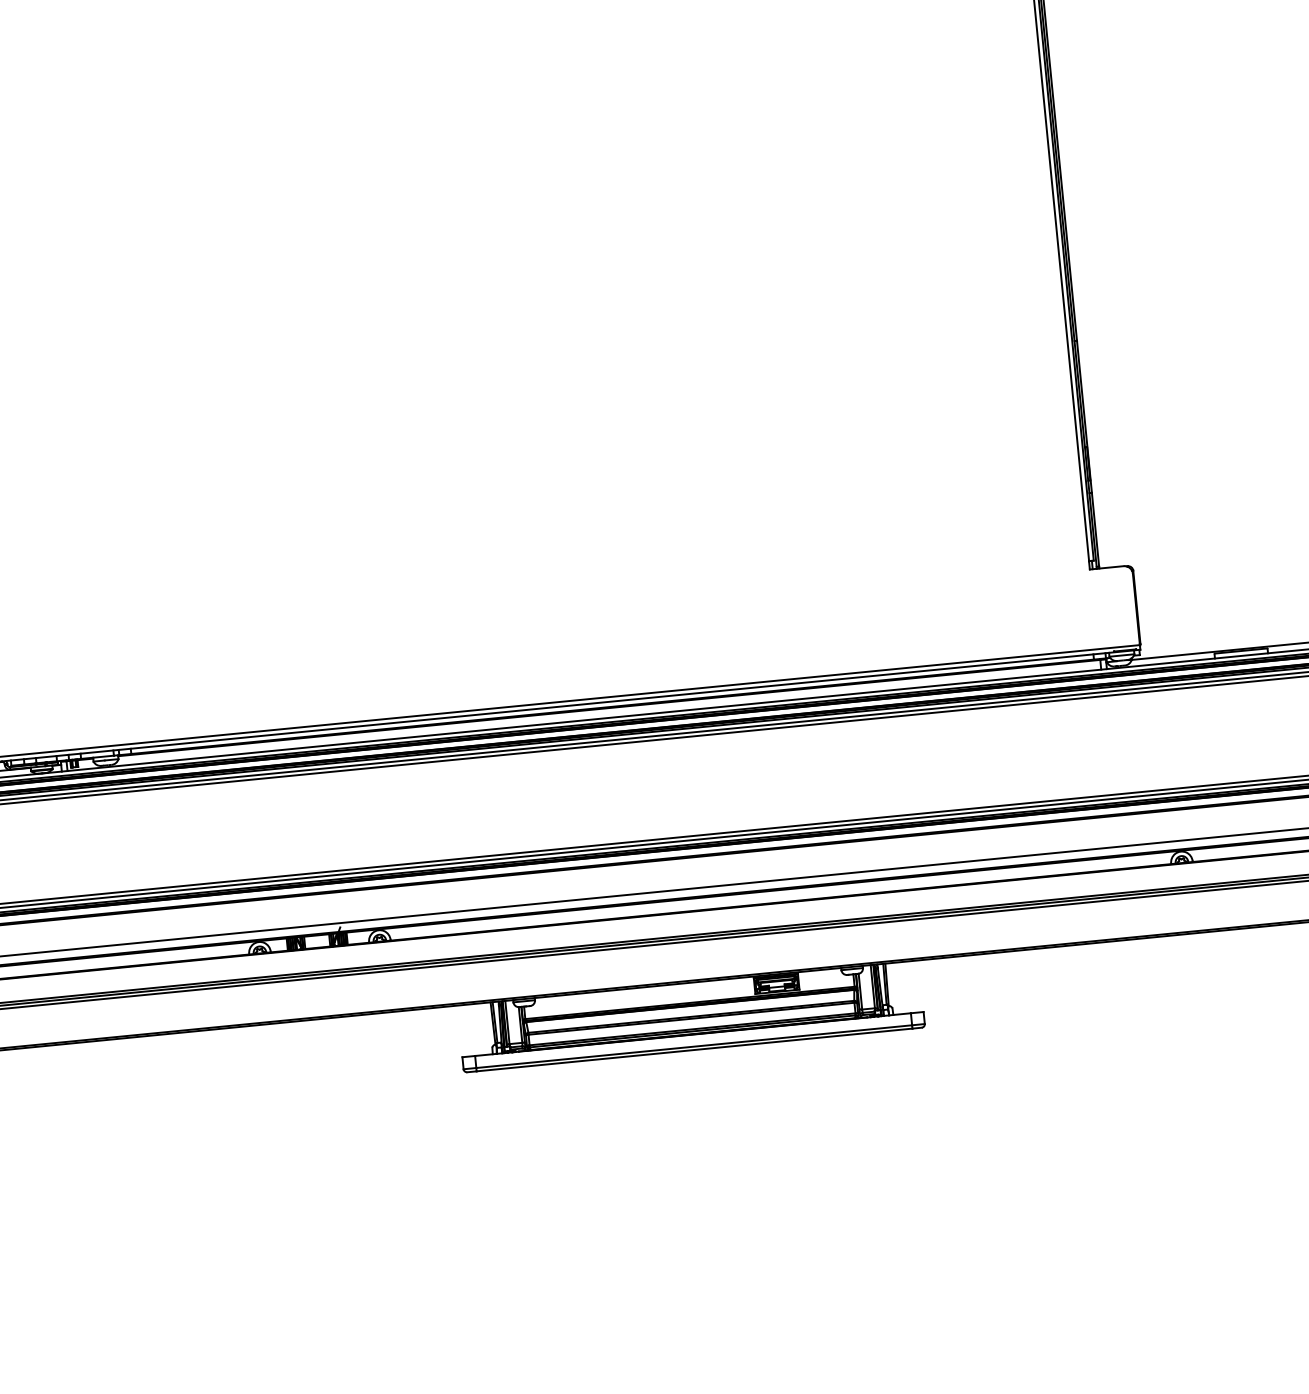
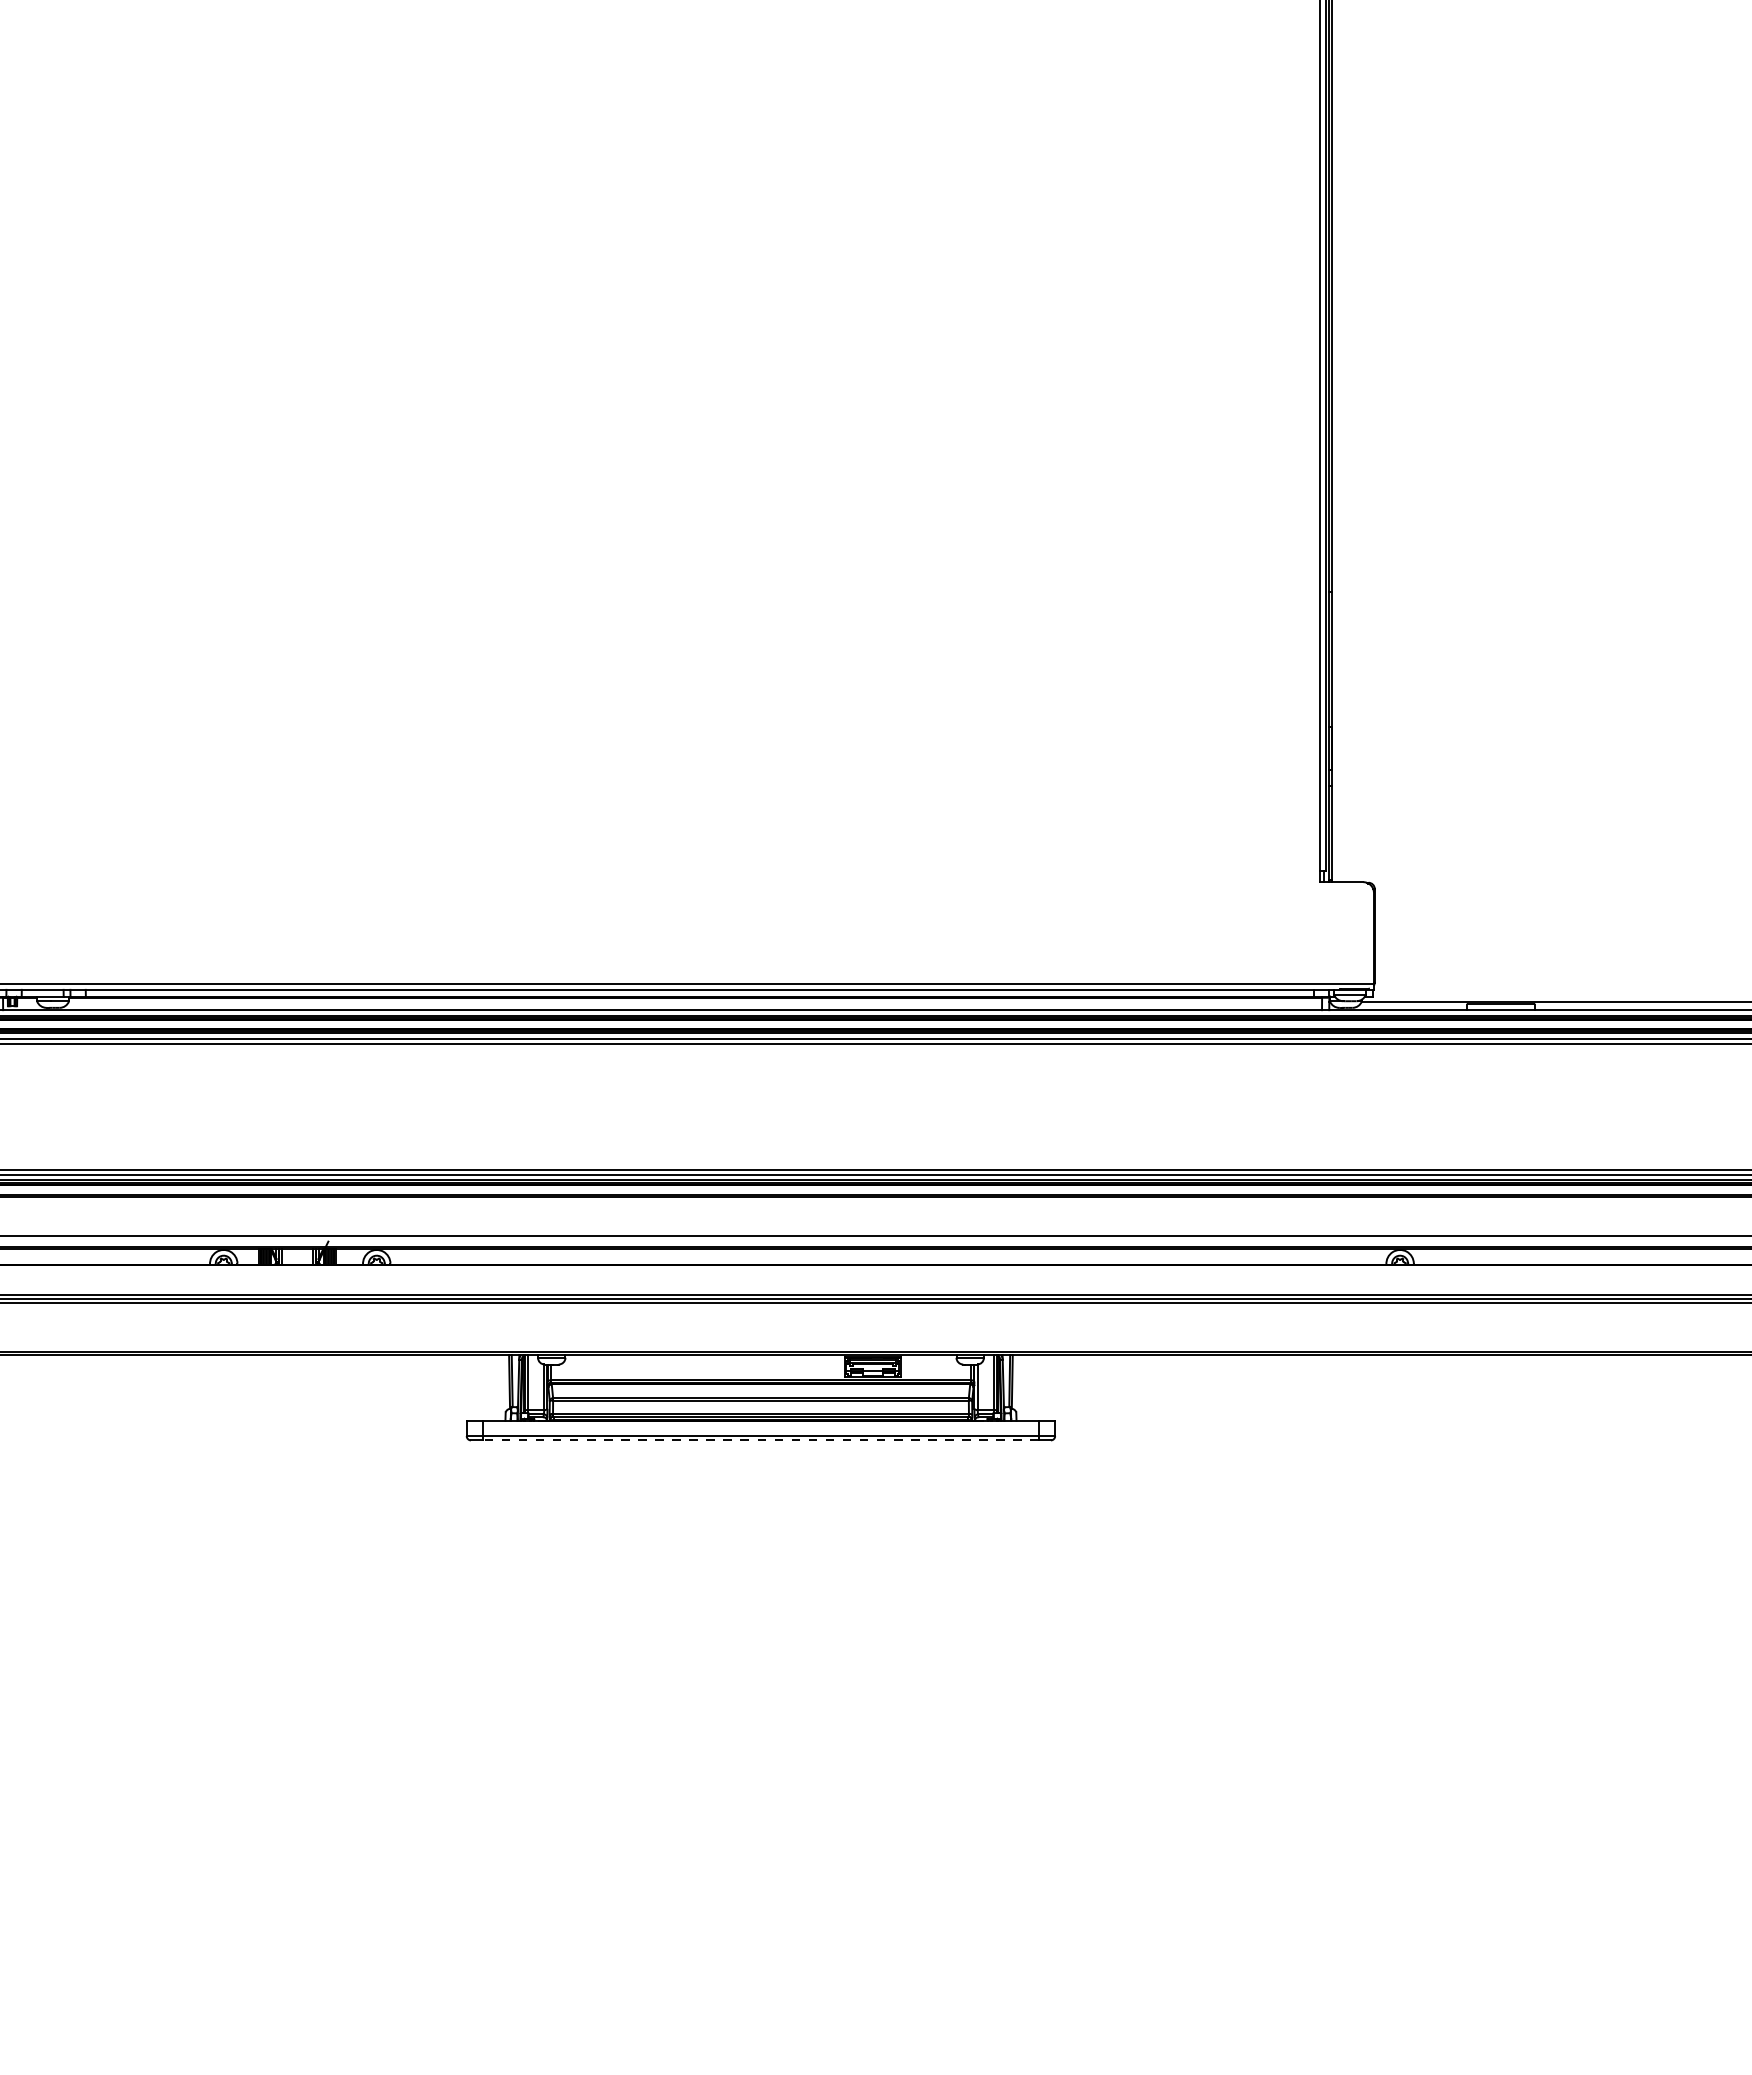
line: (694, 1050) -> (760, 1440), solid -> dashed

